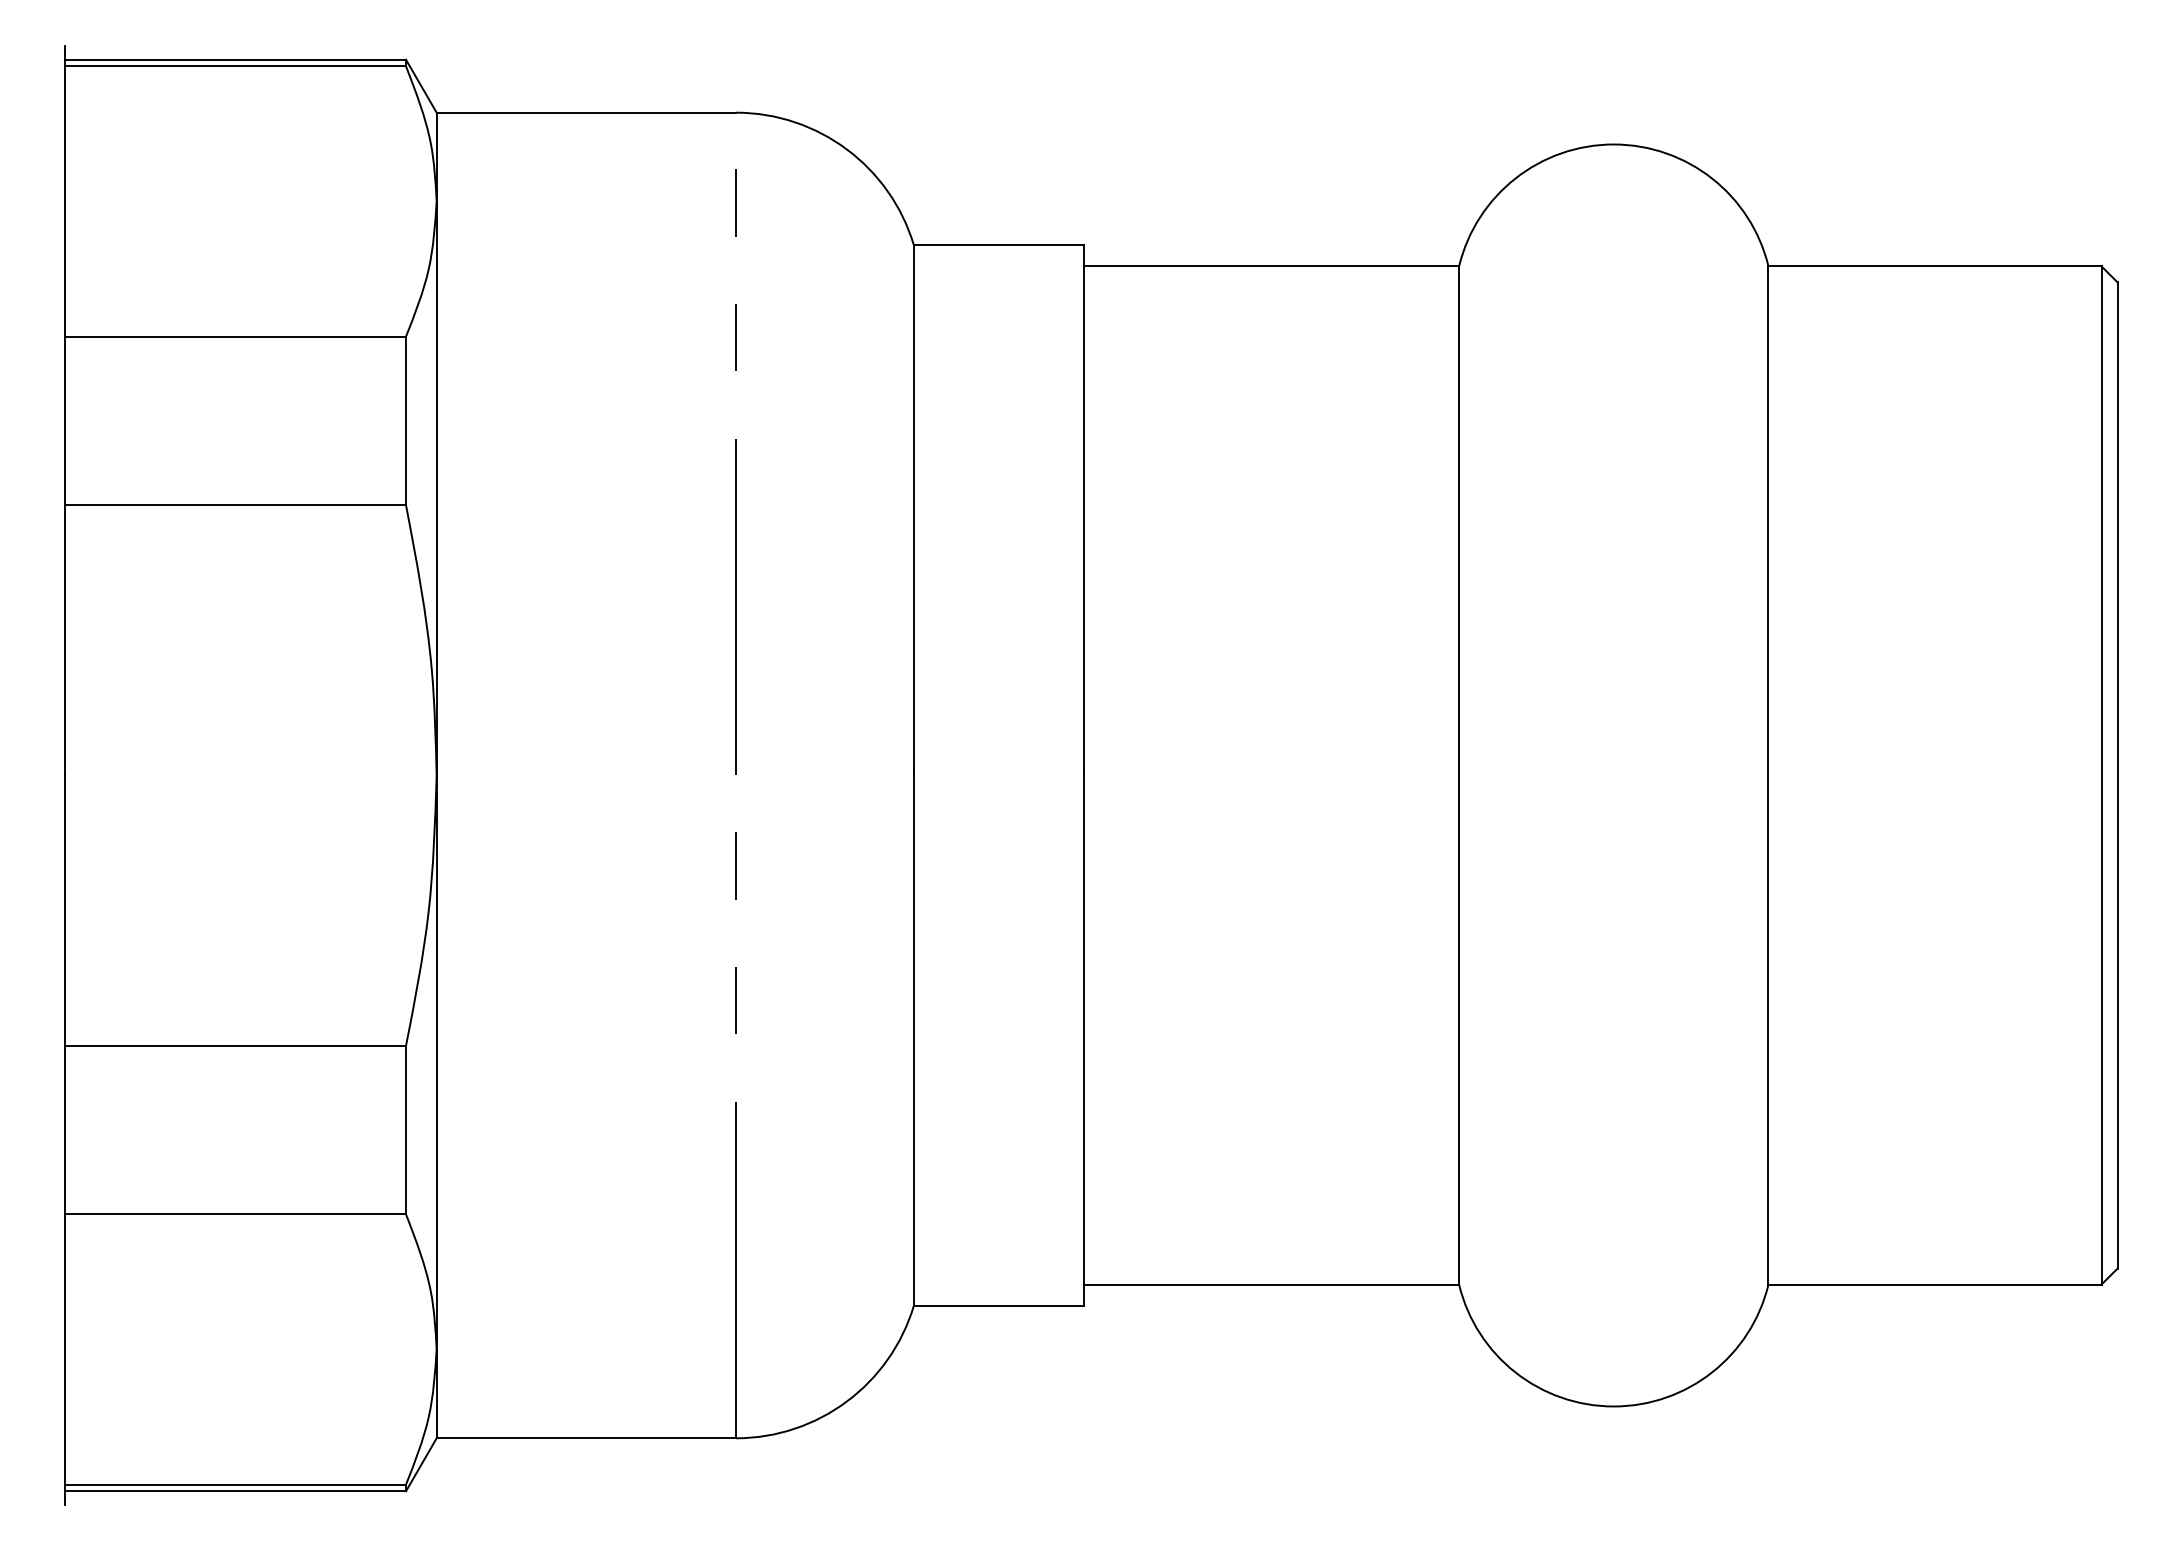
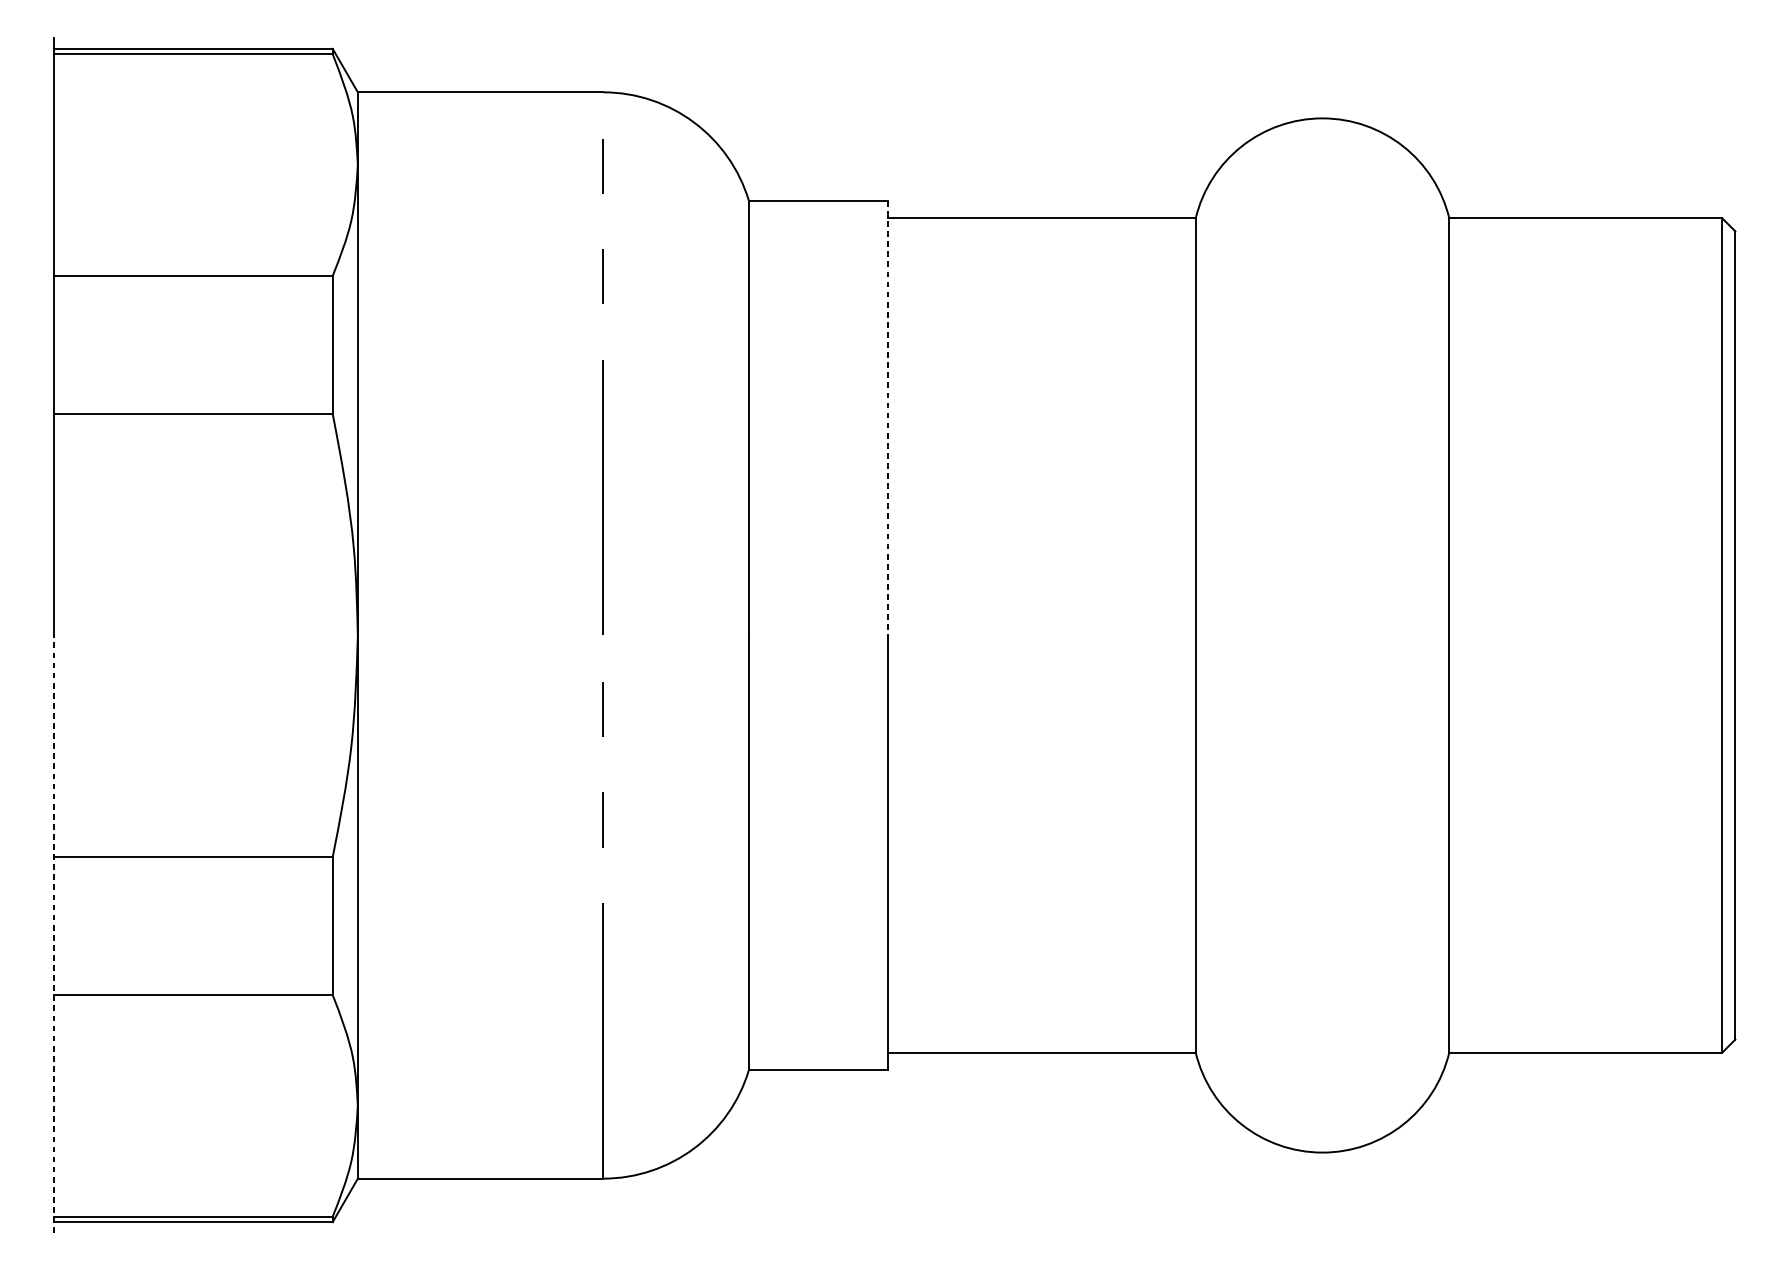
line: (1083, 510) -> (887, 418), solid -> dashed
line: (65, 1140) -> (53, 934), solid -> dashed

